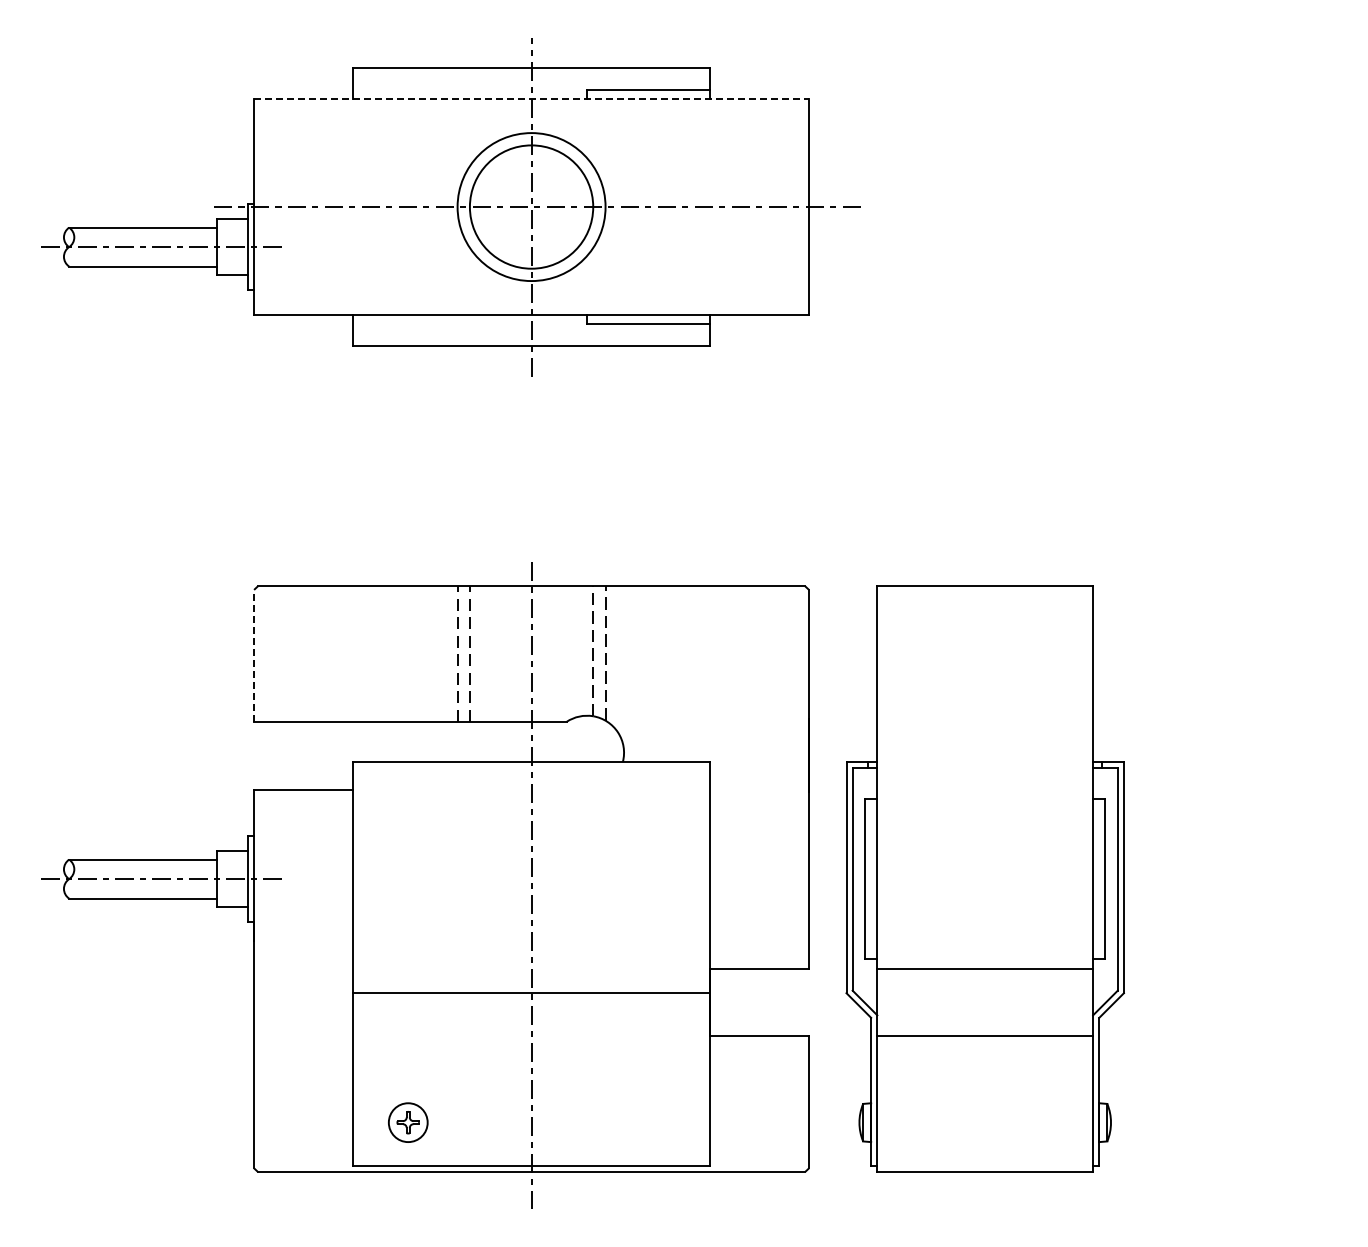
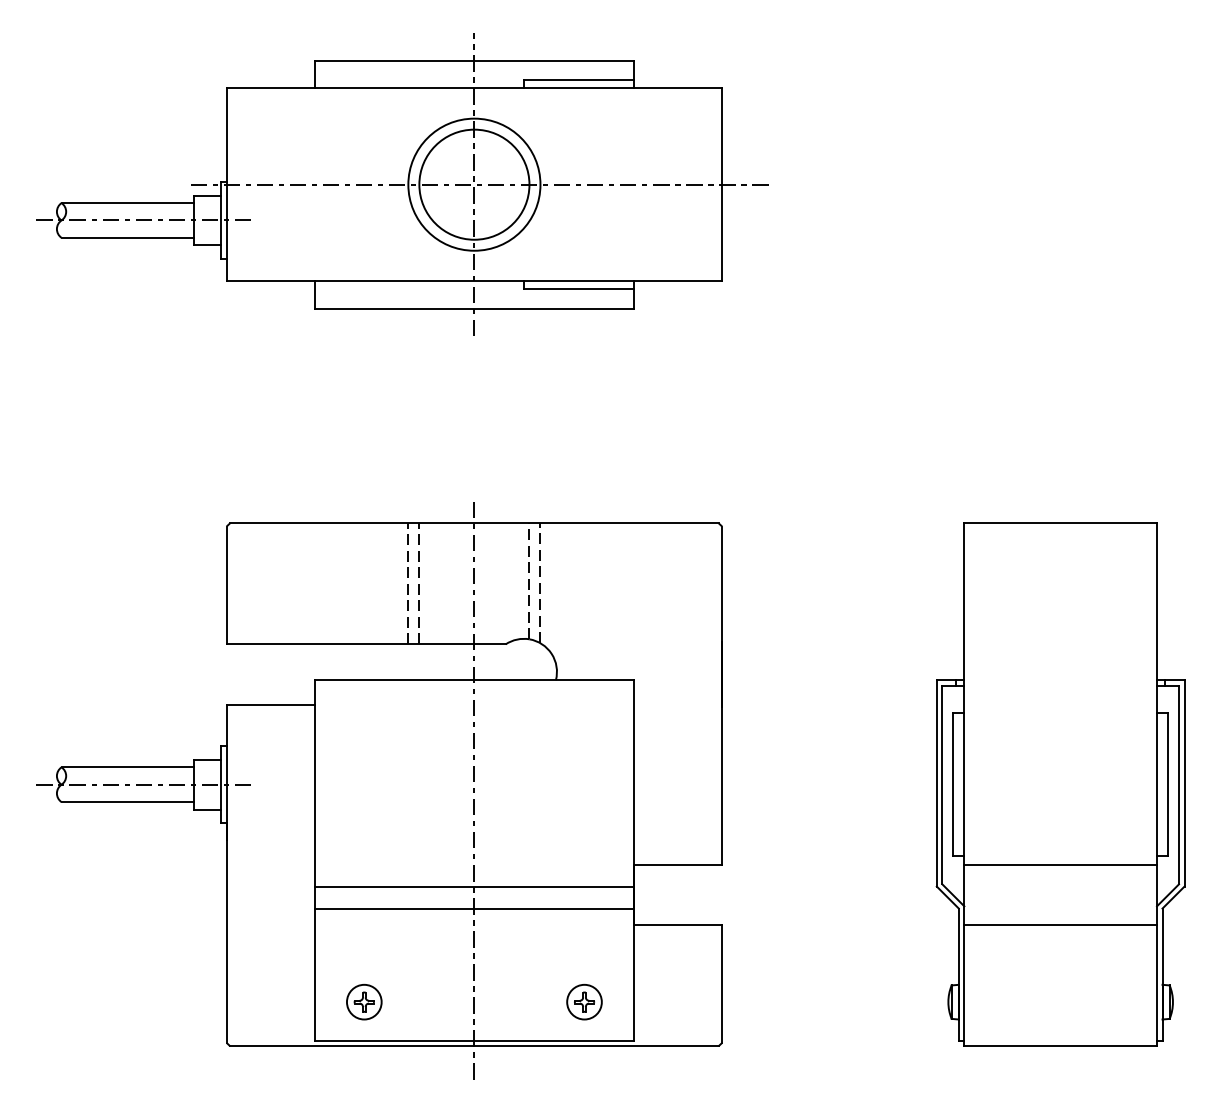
line: (532, 99) -> (475, 88), dashed -> solid
line: (254, 655) -> (227, 585), dashed -> solid
part: (984, 878) -> (1060, 784), moved
line: (531, 1018) -> (474, 909), added
part: (654, 1122) -> (584, 1002), added

